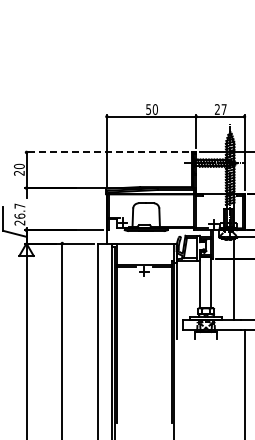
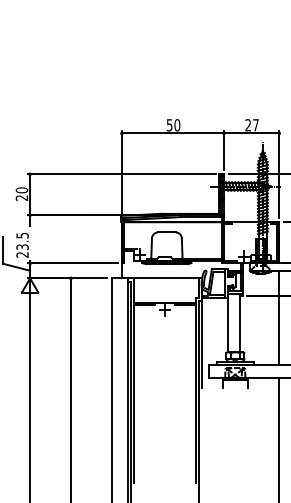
line: (106, 152) -> (121, 174), dashed -> solid
text: (19, 210) -> (22, 240), 26.7 -> 23.5
line: (233, 278) -> (279, 318), moved

